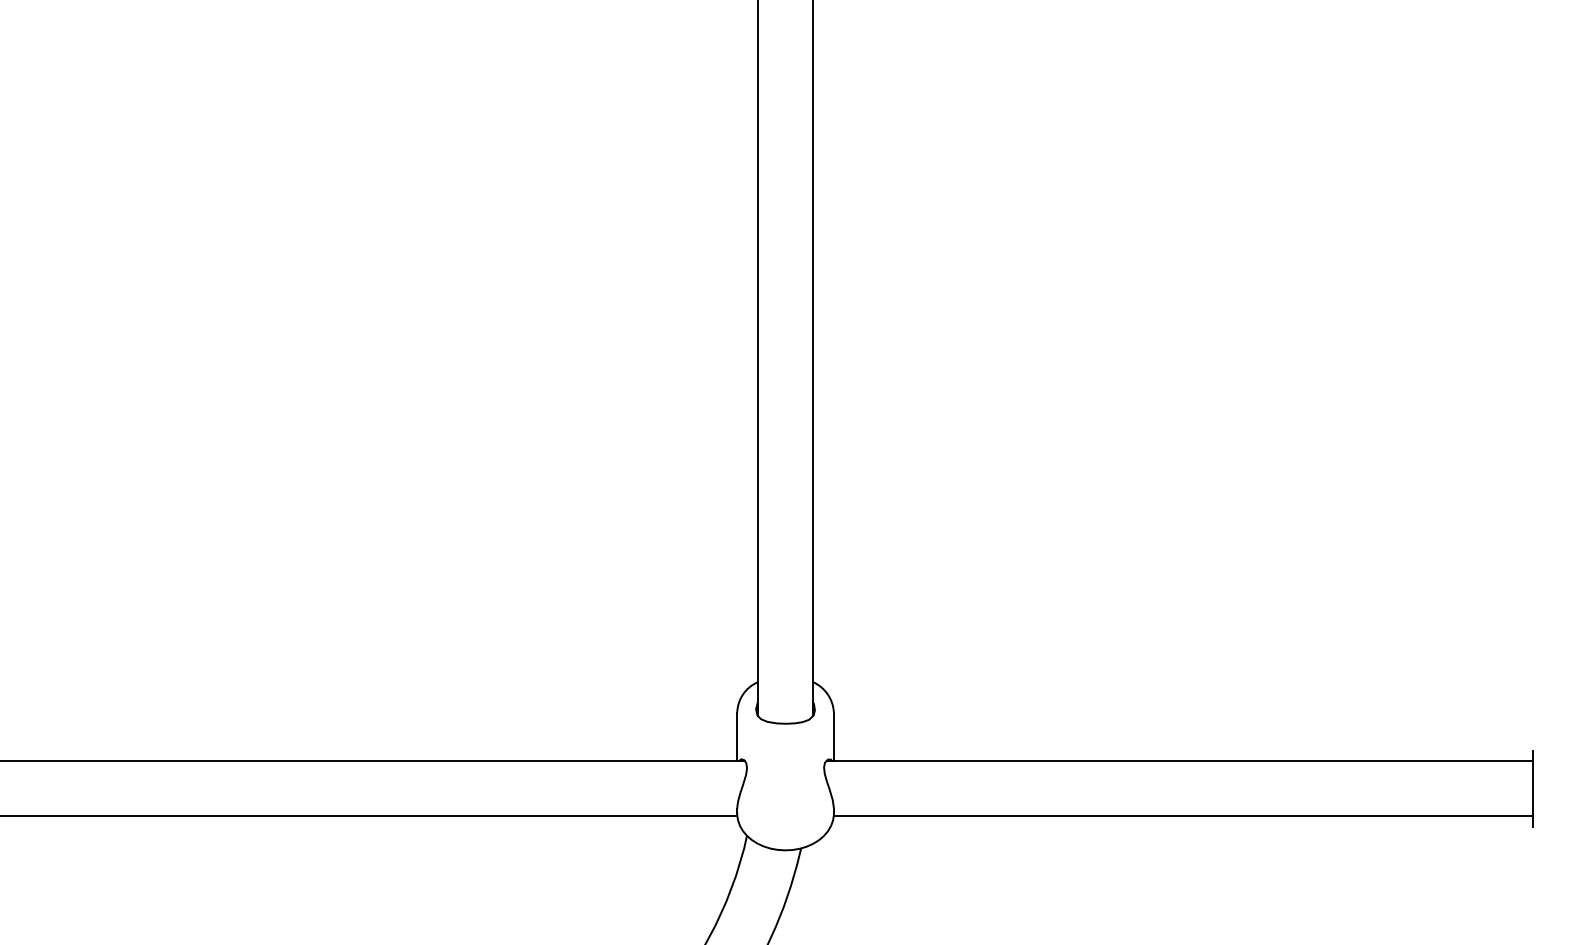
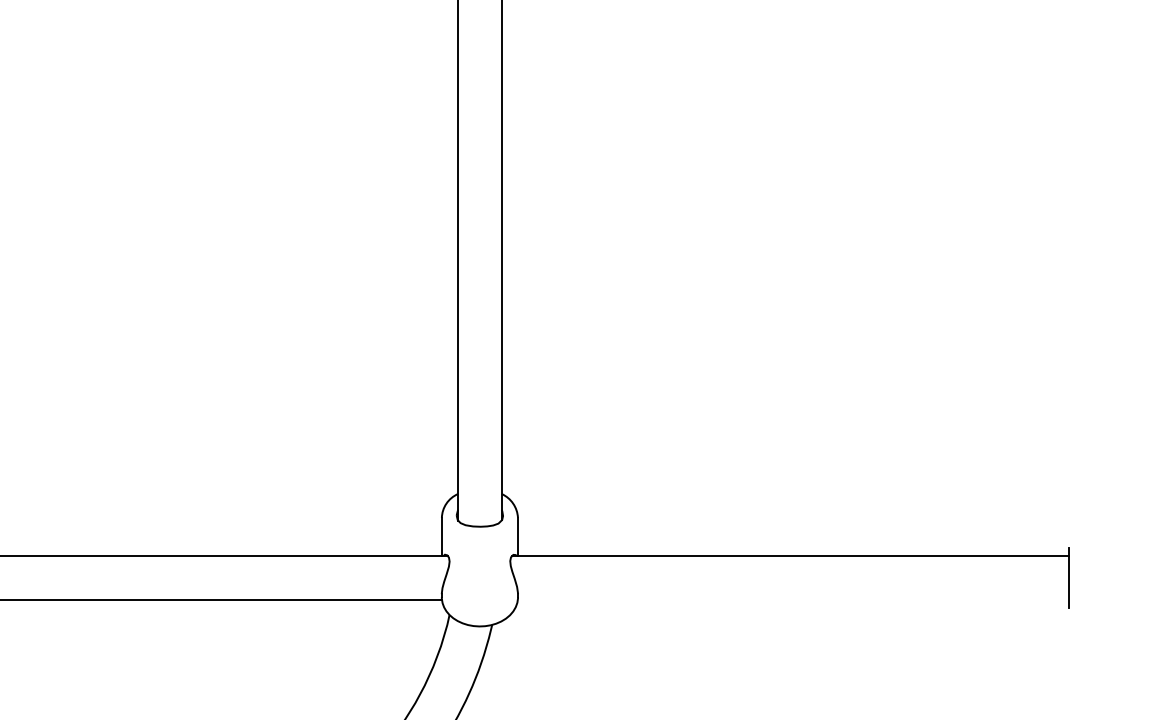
line: (1182, 816) -> (792, 599), removed

